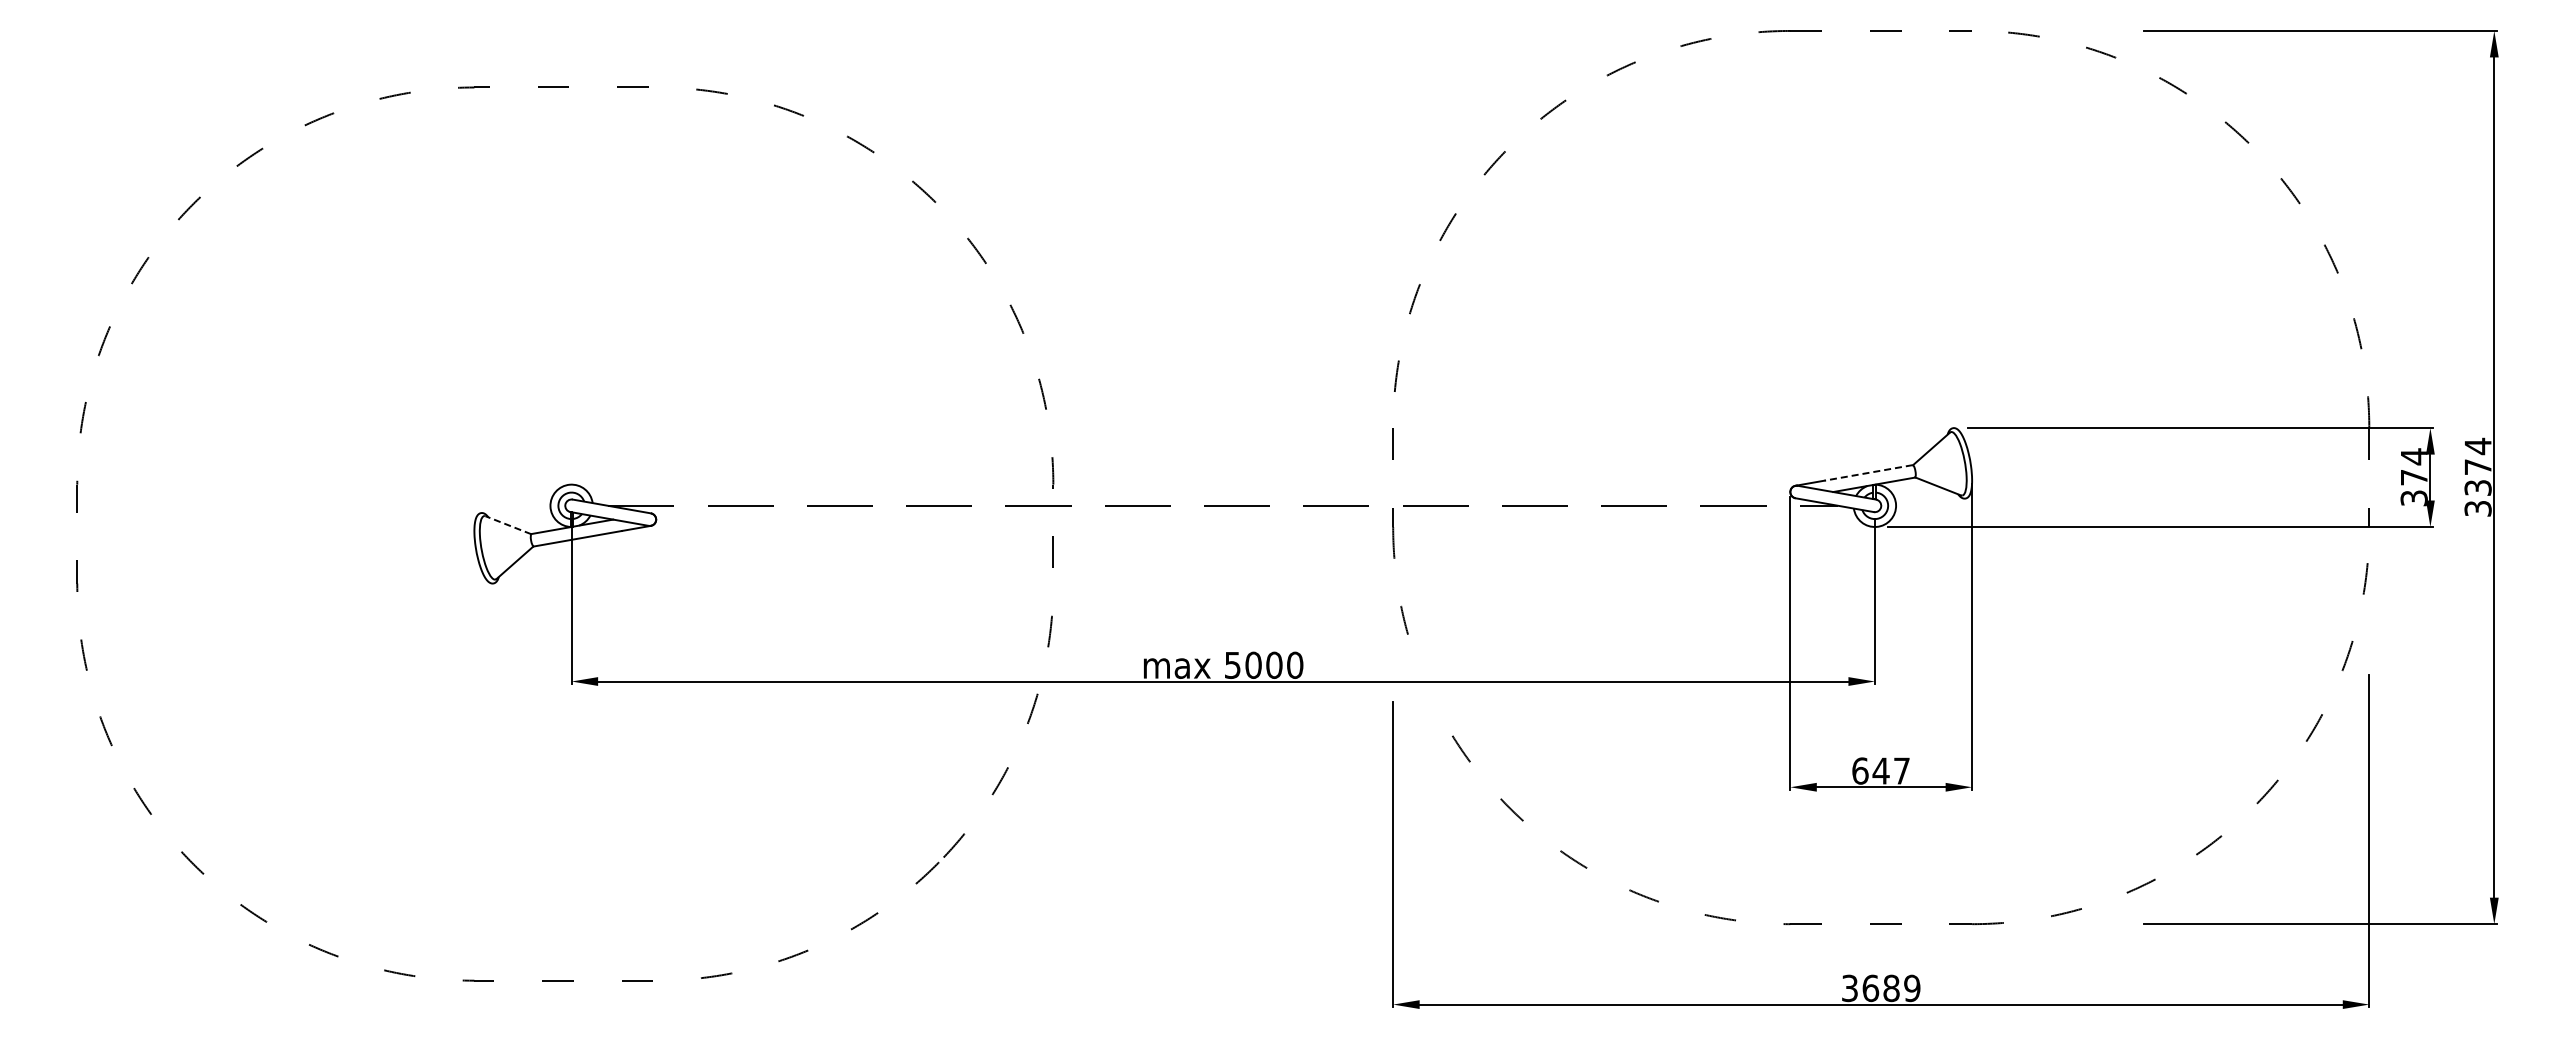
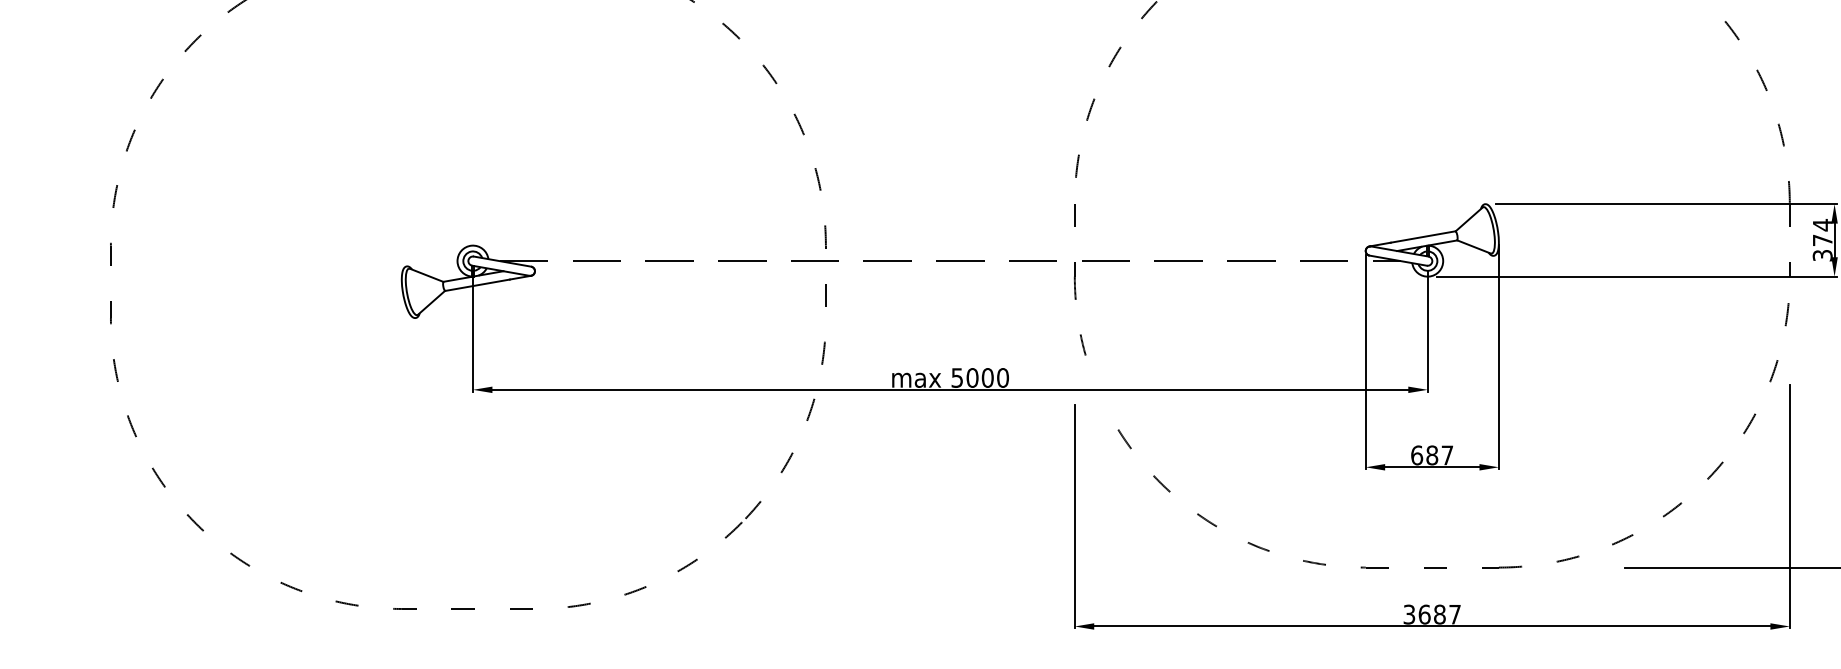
line: (1868, 472) -> (1422, 236), dashed -> solid
line: (508, 525) -> (426, 275), dashed -> solid
text: (1880, 770) -> (1431, 455), 647 -> 687
text: (1912, 988) -> (1455, 614), 3689 -> 3687

